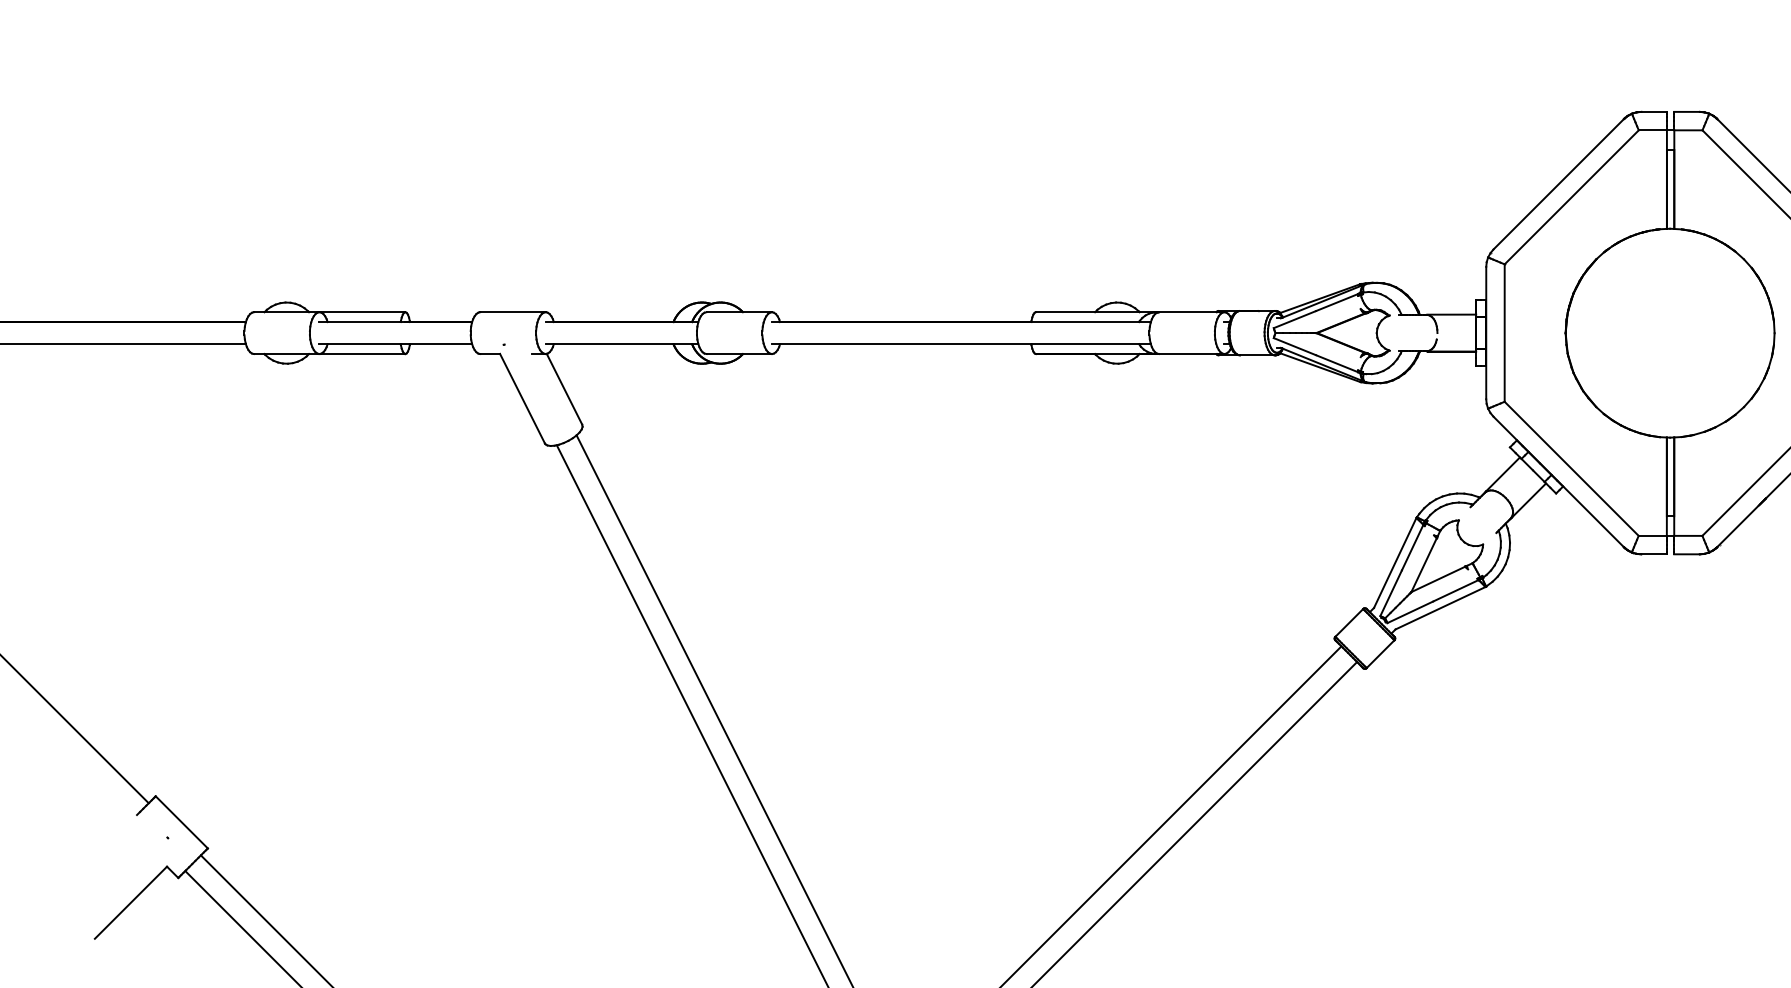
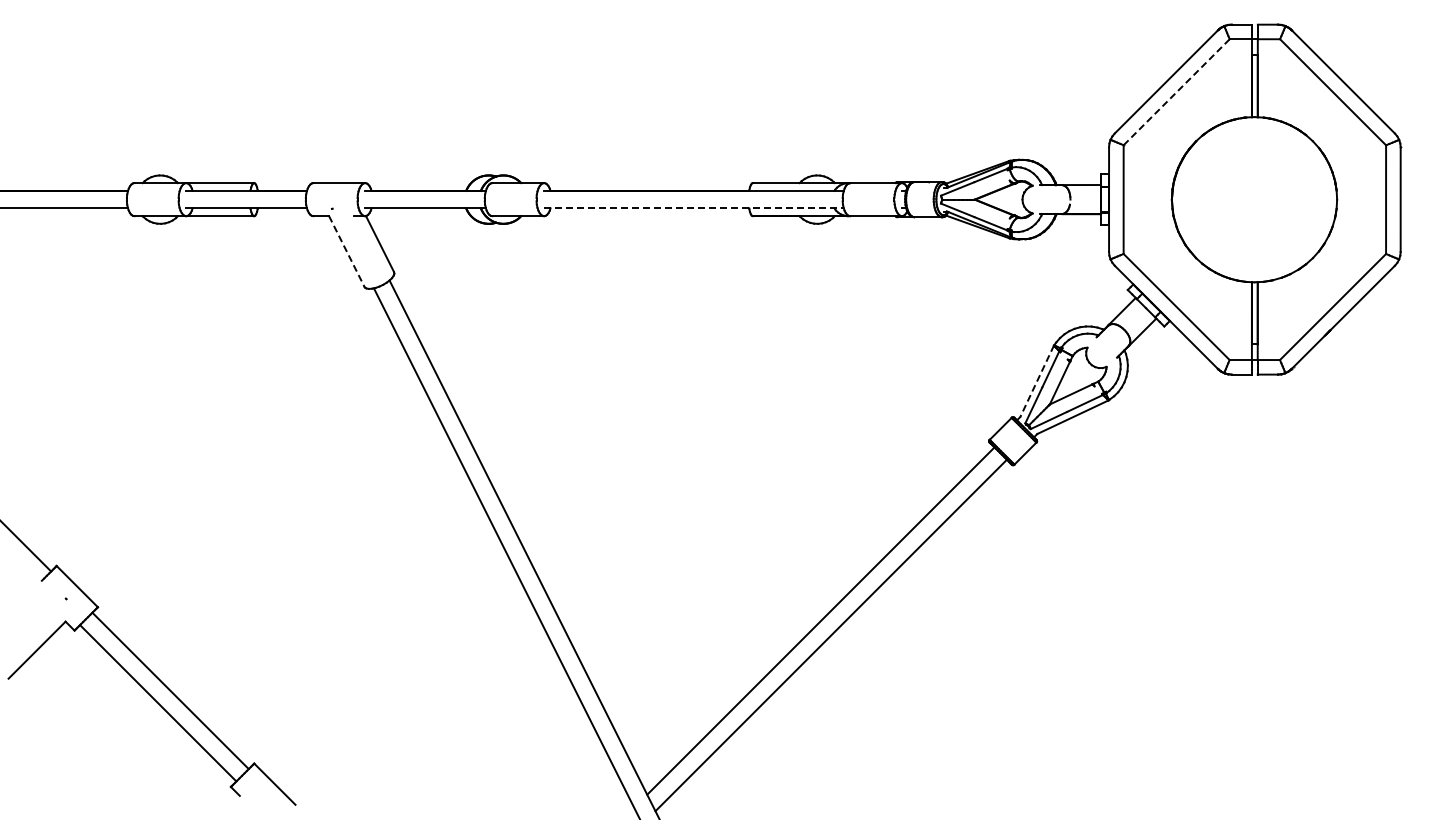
line: (1571, 197) -> (1176, 92), solid -> dashed
line: (960, 344) -> (693, 208), solid -> dashed
line: (522, 398) -> (346, 251), solid -> dashed
line: (1395, 563) -> (1037, 381), solid -> dashed

